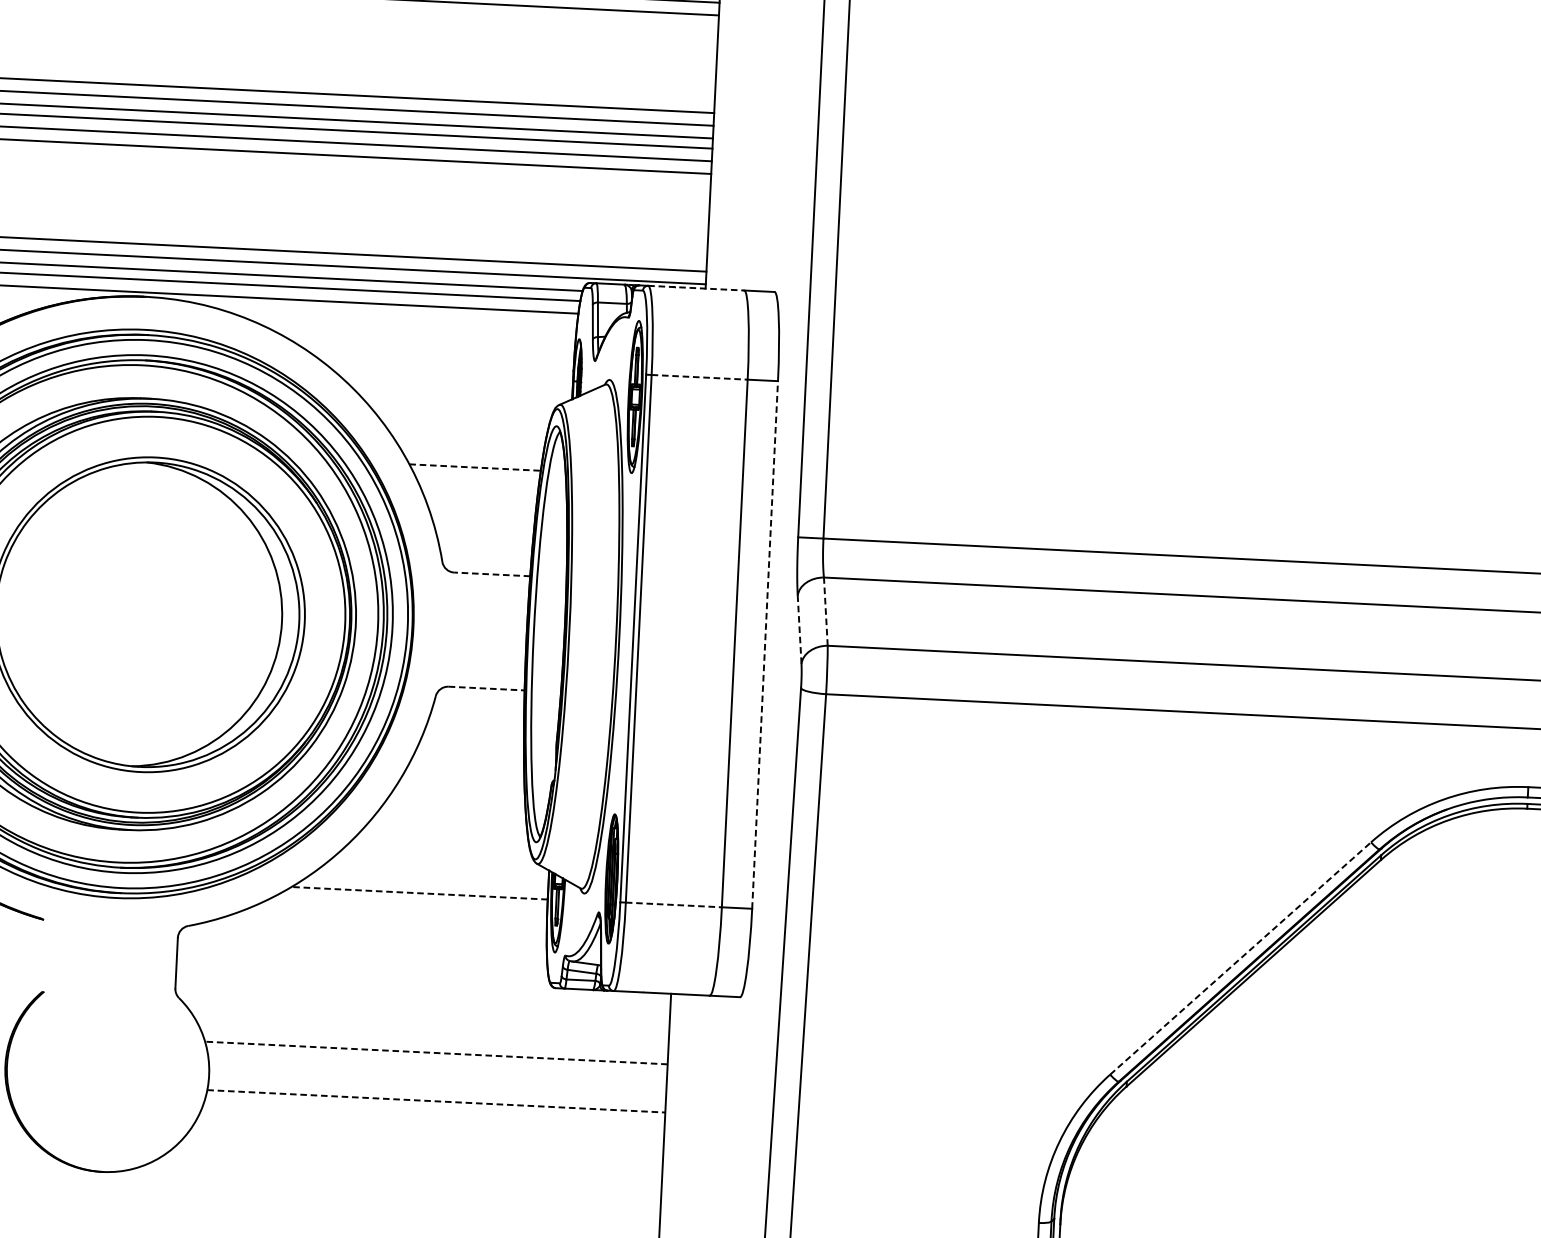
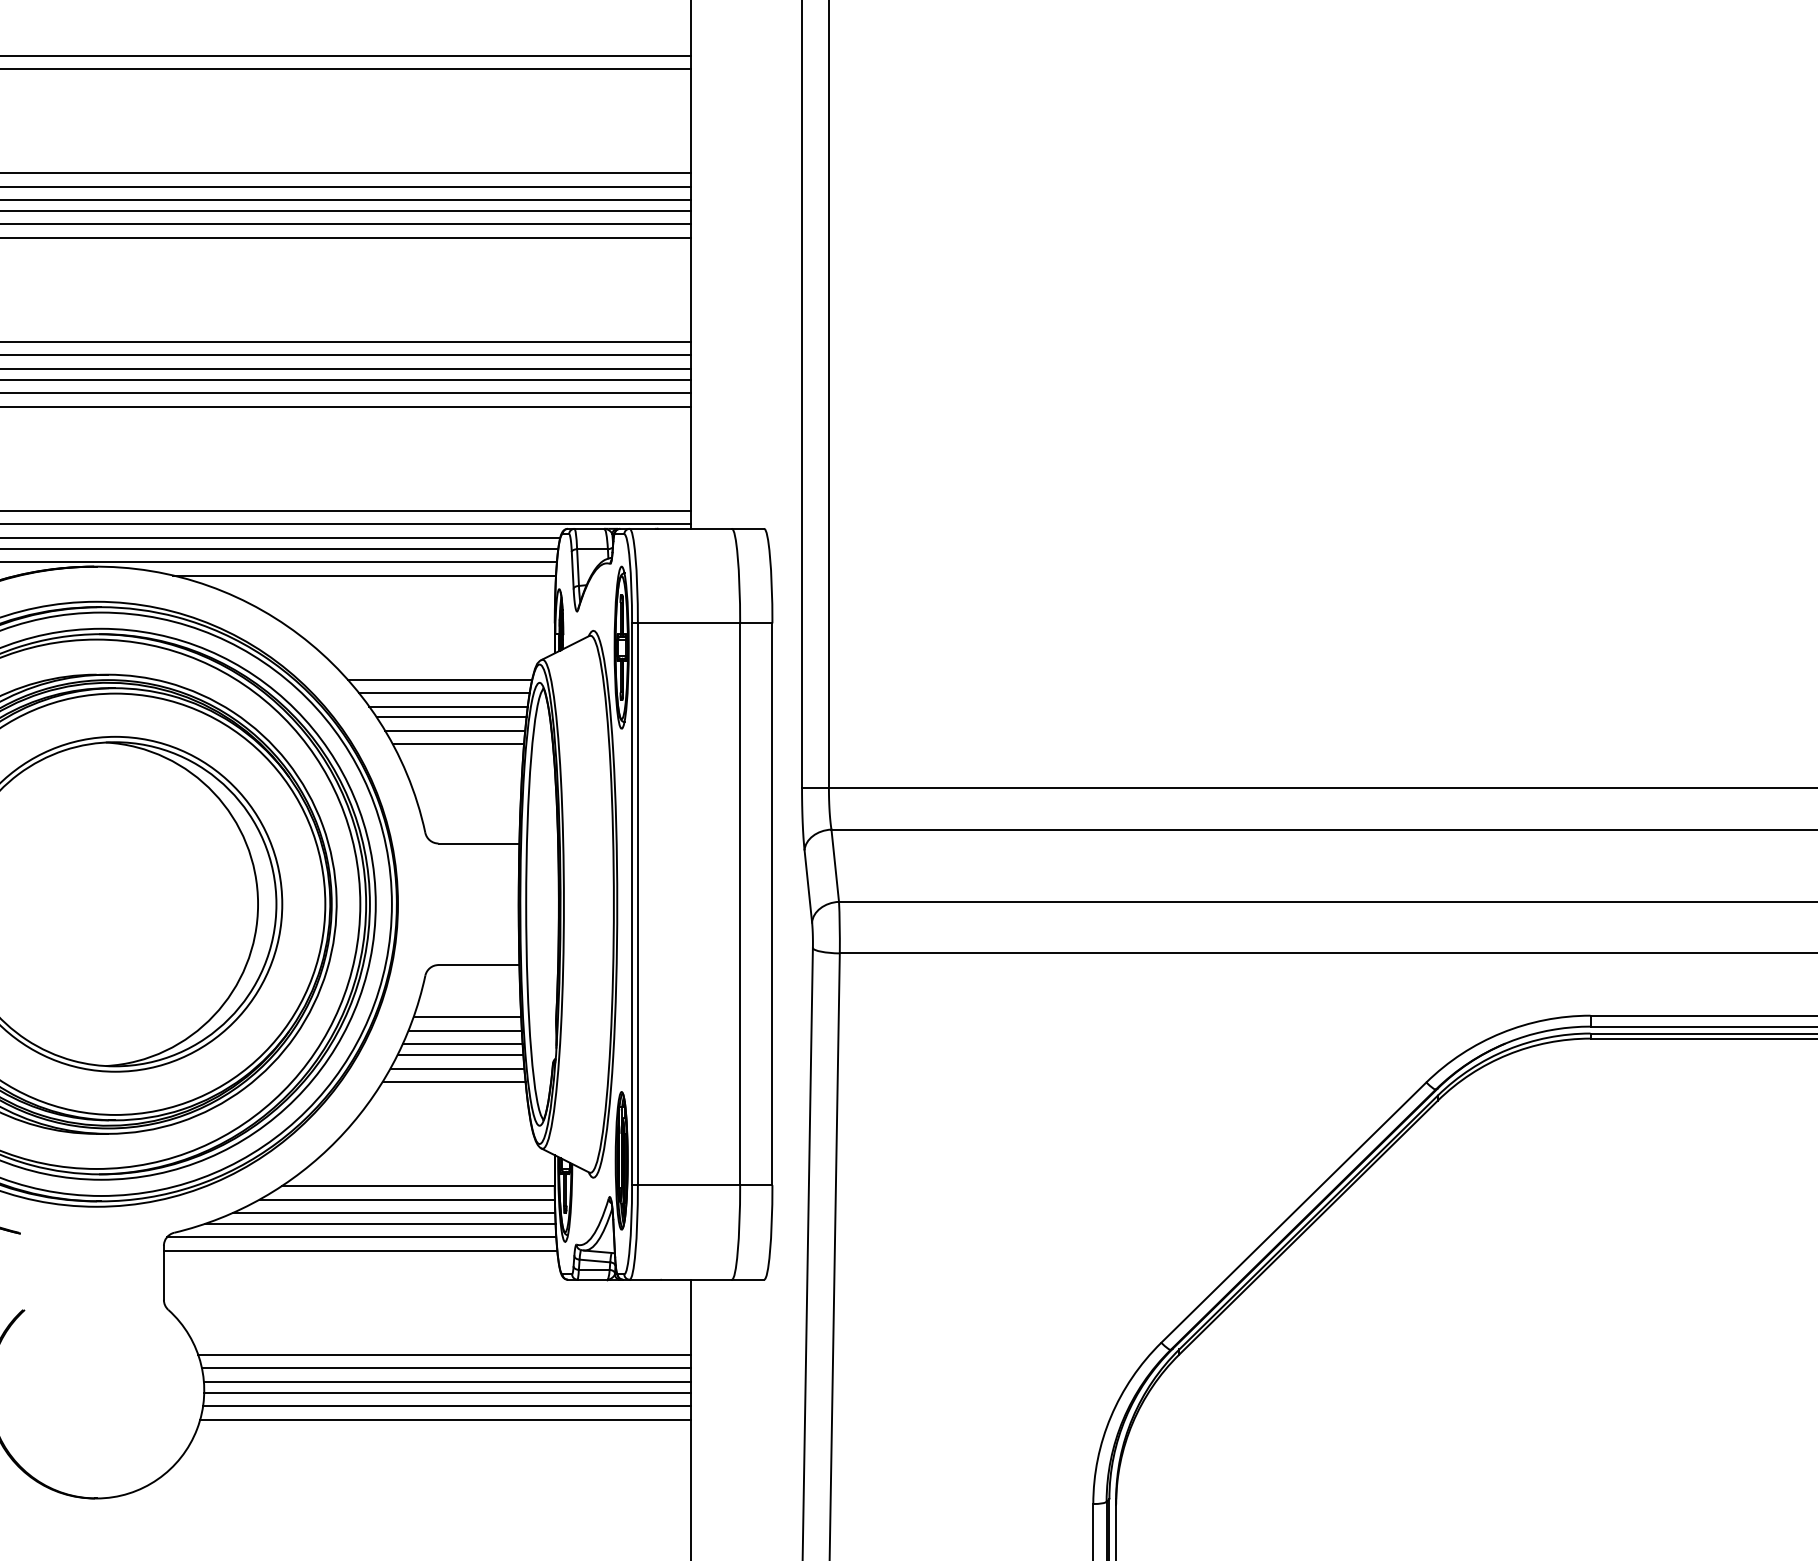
line: (696, 287) -> (681, 528), dashed -> solid
line: (397, 317) -> (364, 575), added
line: (700, 377) -> (689, 623), dashed -> solid
line: (462, 418) -> (439, 679), added
line: (466, 431) -> (444, 693), added
line: (469, 444) -> (448, 706), added
line: (472, 454) -> (451, 717), added
line: (475, 467) -> (455, 730), dashed -> solid
line: (477, 480) -> (458, 744), added
line: (491, 574) -> (478, 843), dashed -> solid
line: (826, 611) -> (835, 865), dashed -> solid
line: (799, 628) -> (808, 885), dashed -> solid
line: (765, 645) -> (772, 904), dashed -> solid
line: (487, 689) -> (479, 965), dashed -> solid
line: (473, 737) -> (467, 1017), added
line: (470, 749) -> (464, 1030), added
line: (467, 762) -> (462, 1044), added
line: (465, 772) -> (460, 1055), added
line: (461, 784) -> (457, 1068), added
line: (457, 797) -> (453, 1082), added
line: (418, 892) -> (417, 1185), dashed -> solid
line: (407, 905) -> (406, 1199), added
line: (674, 905) -> (689, 1185), dashed -> solid
line: (394, 917) -> (393, 1213), added
line: (382, 926) -> (380, 1223), added
line: (363, 939) -> (361, 1237), added
line: (362, 951) -> (360, 1250), added
line: (1240, 958) -> (1293, 1212), dashed -> solid
line: (436, 1052) -> (444, 1354), dashed -> solid
line: (436, 1065) -> (445, 1368), added
line: (437, 1078) -> (446, 1381), added
line: (437, 1088) -> (447, 1392), added
line: (435, 1101) -> (446, 1406), dashed -> solid
line: (434, 1113) -> (445, 1419), added

